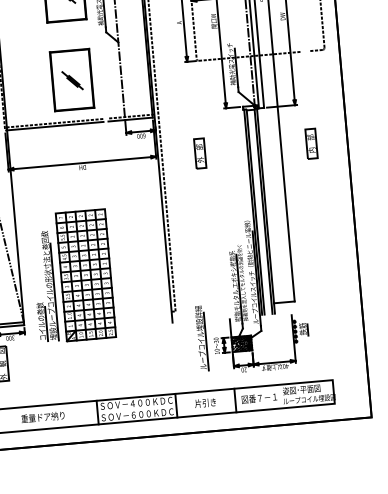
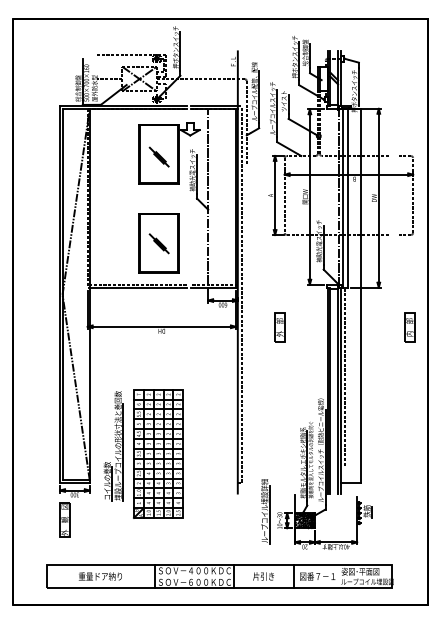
part: (311, 143) -> (409, 327), moved
line: (269, 196) -> (345, 376), added
part: (85, 274) -> (158, 453), moved

